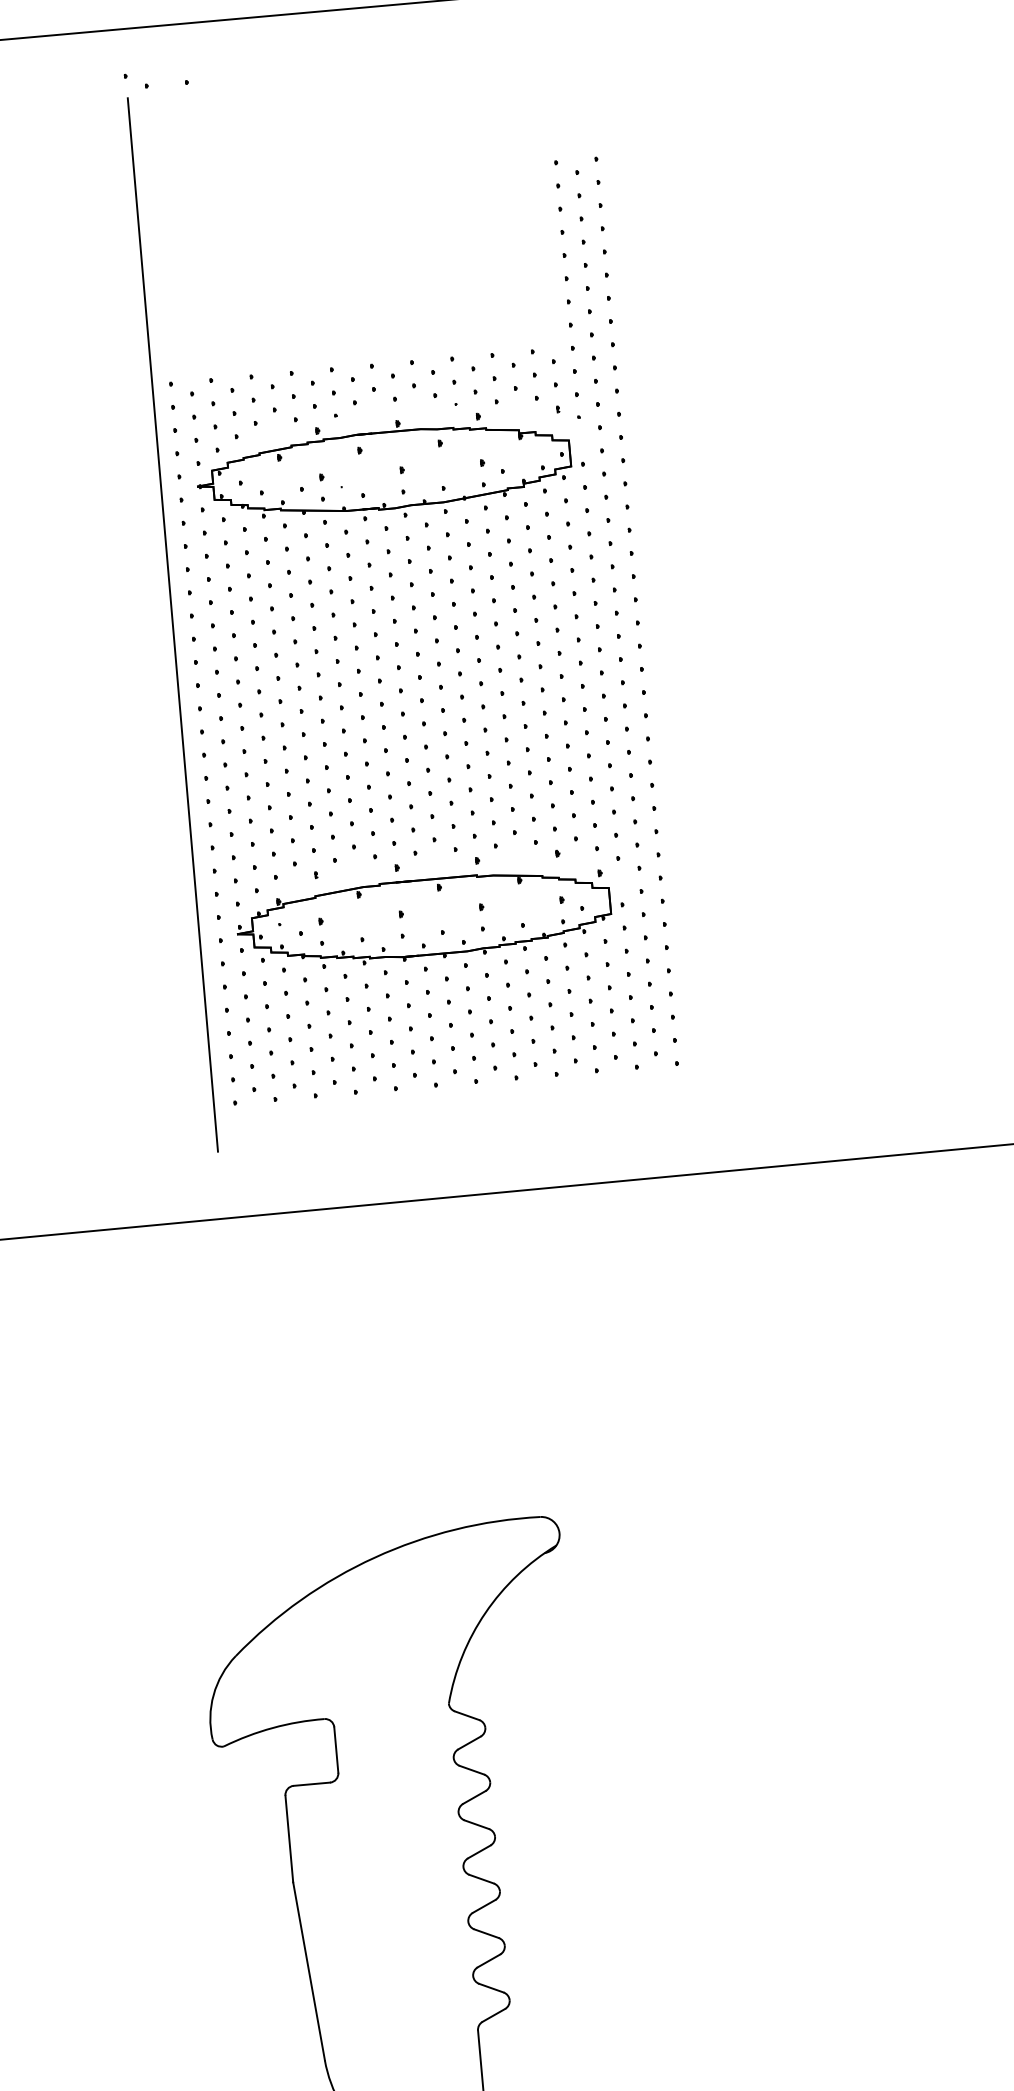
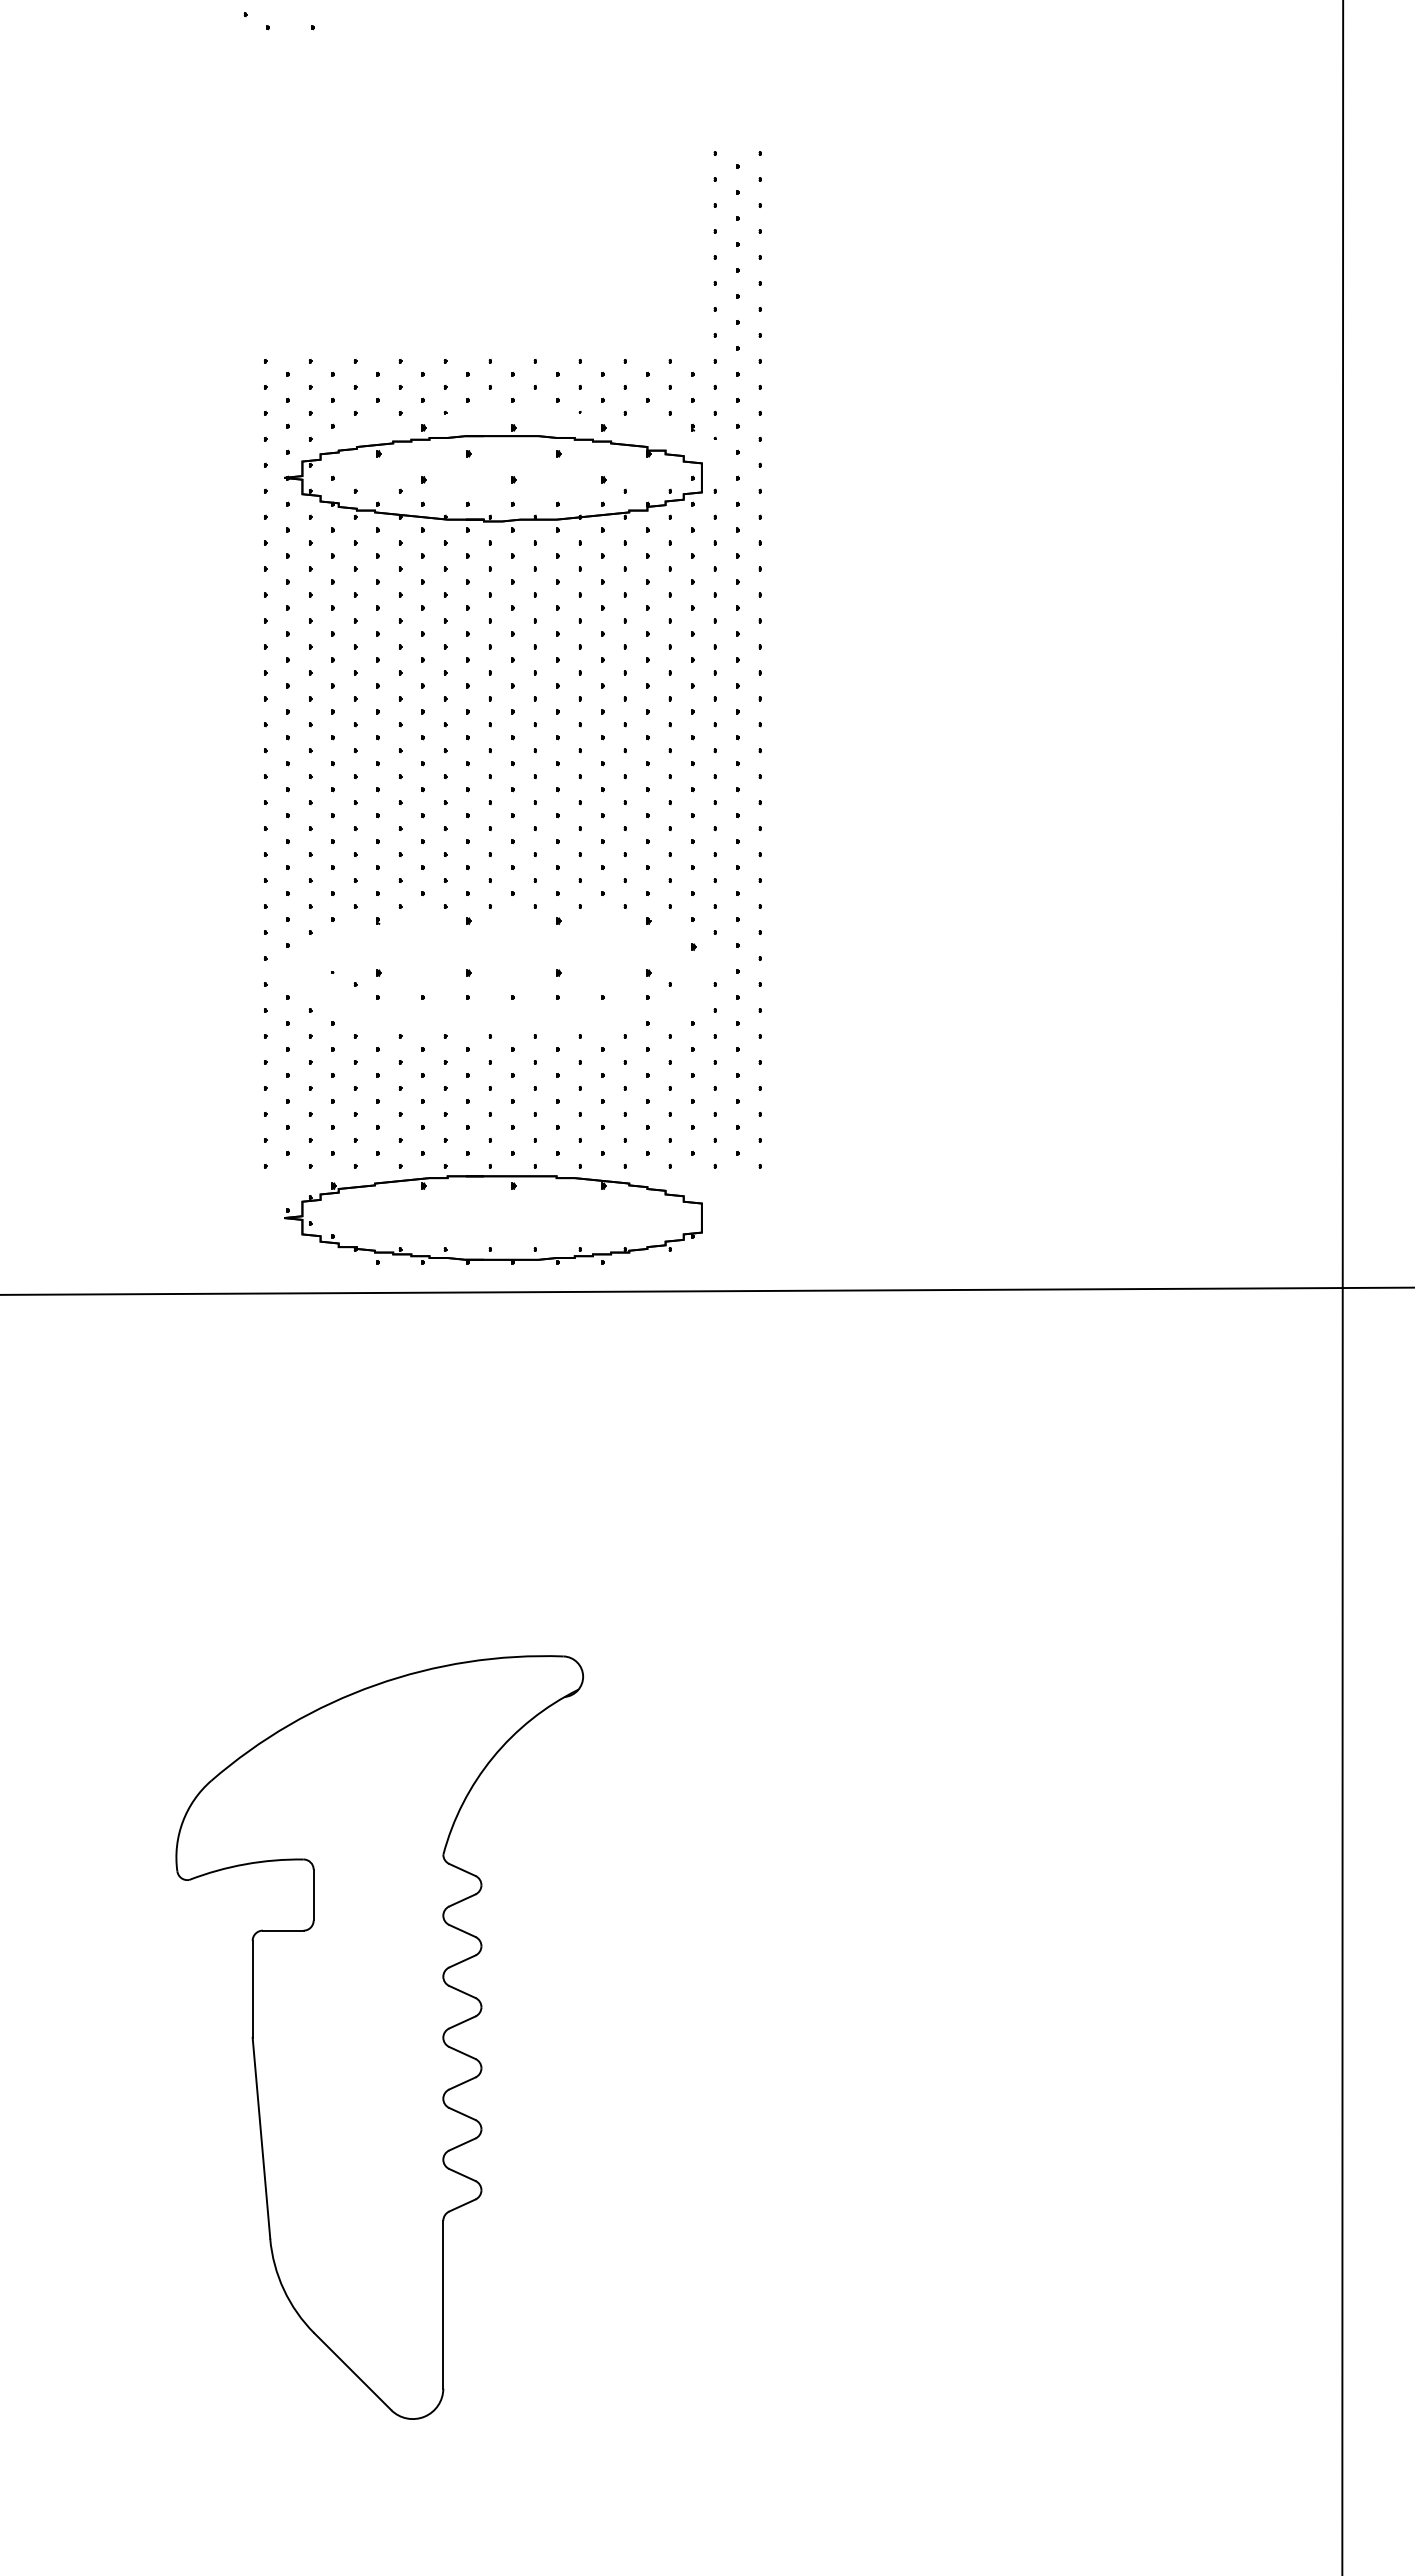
line: (172, 624) -> (243, 628), removed
part: (423, 918) -> (493, 1219), moved

